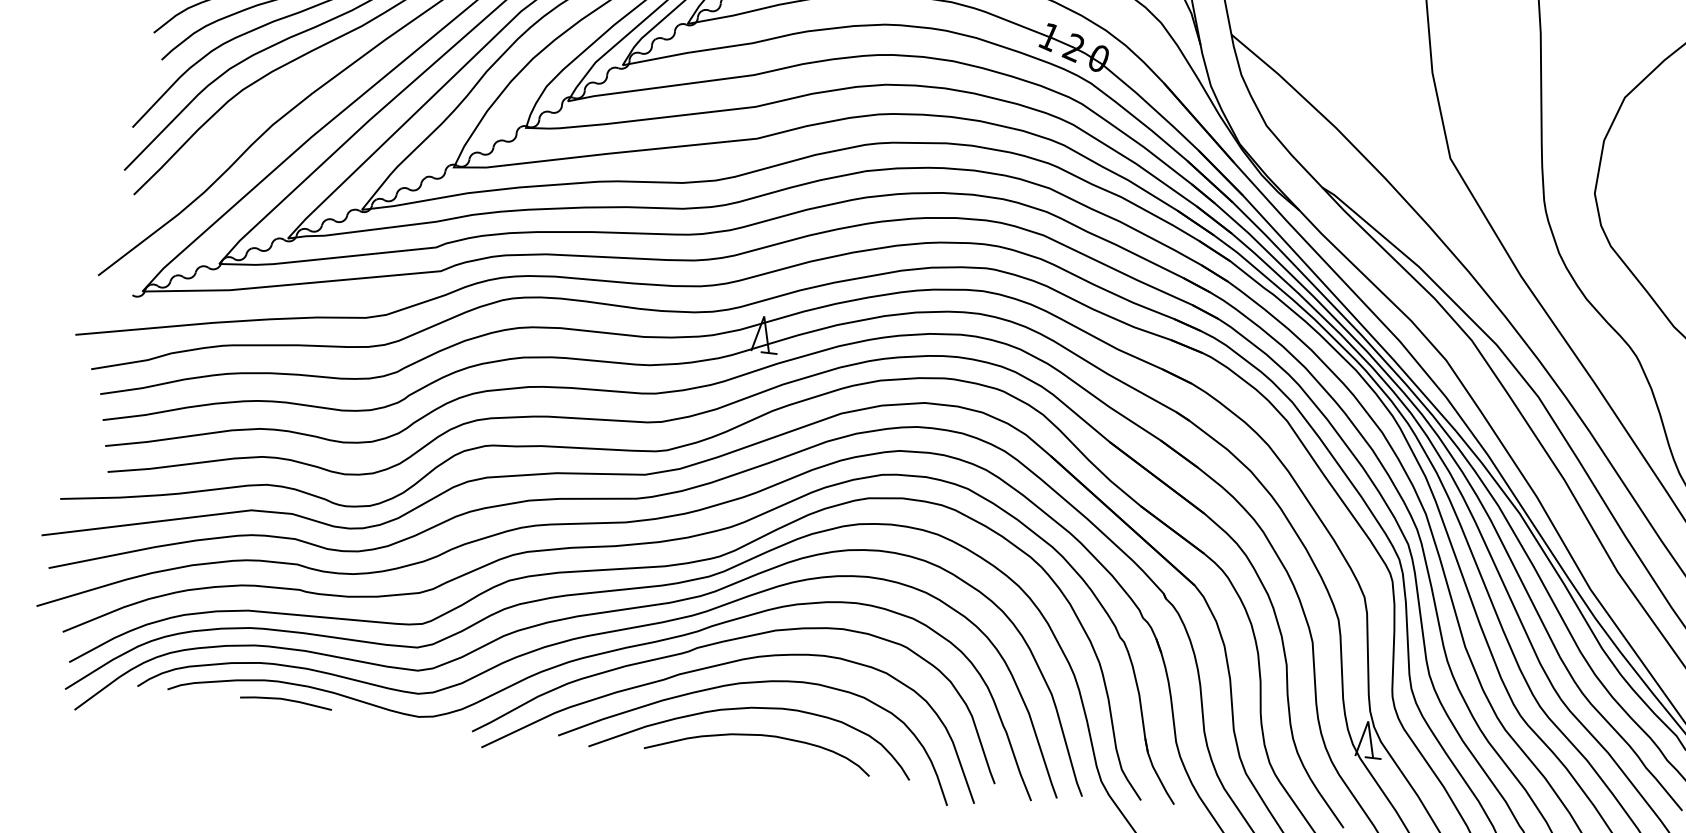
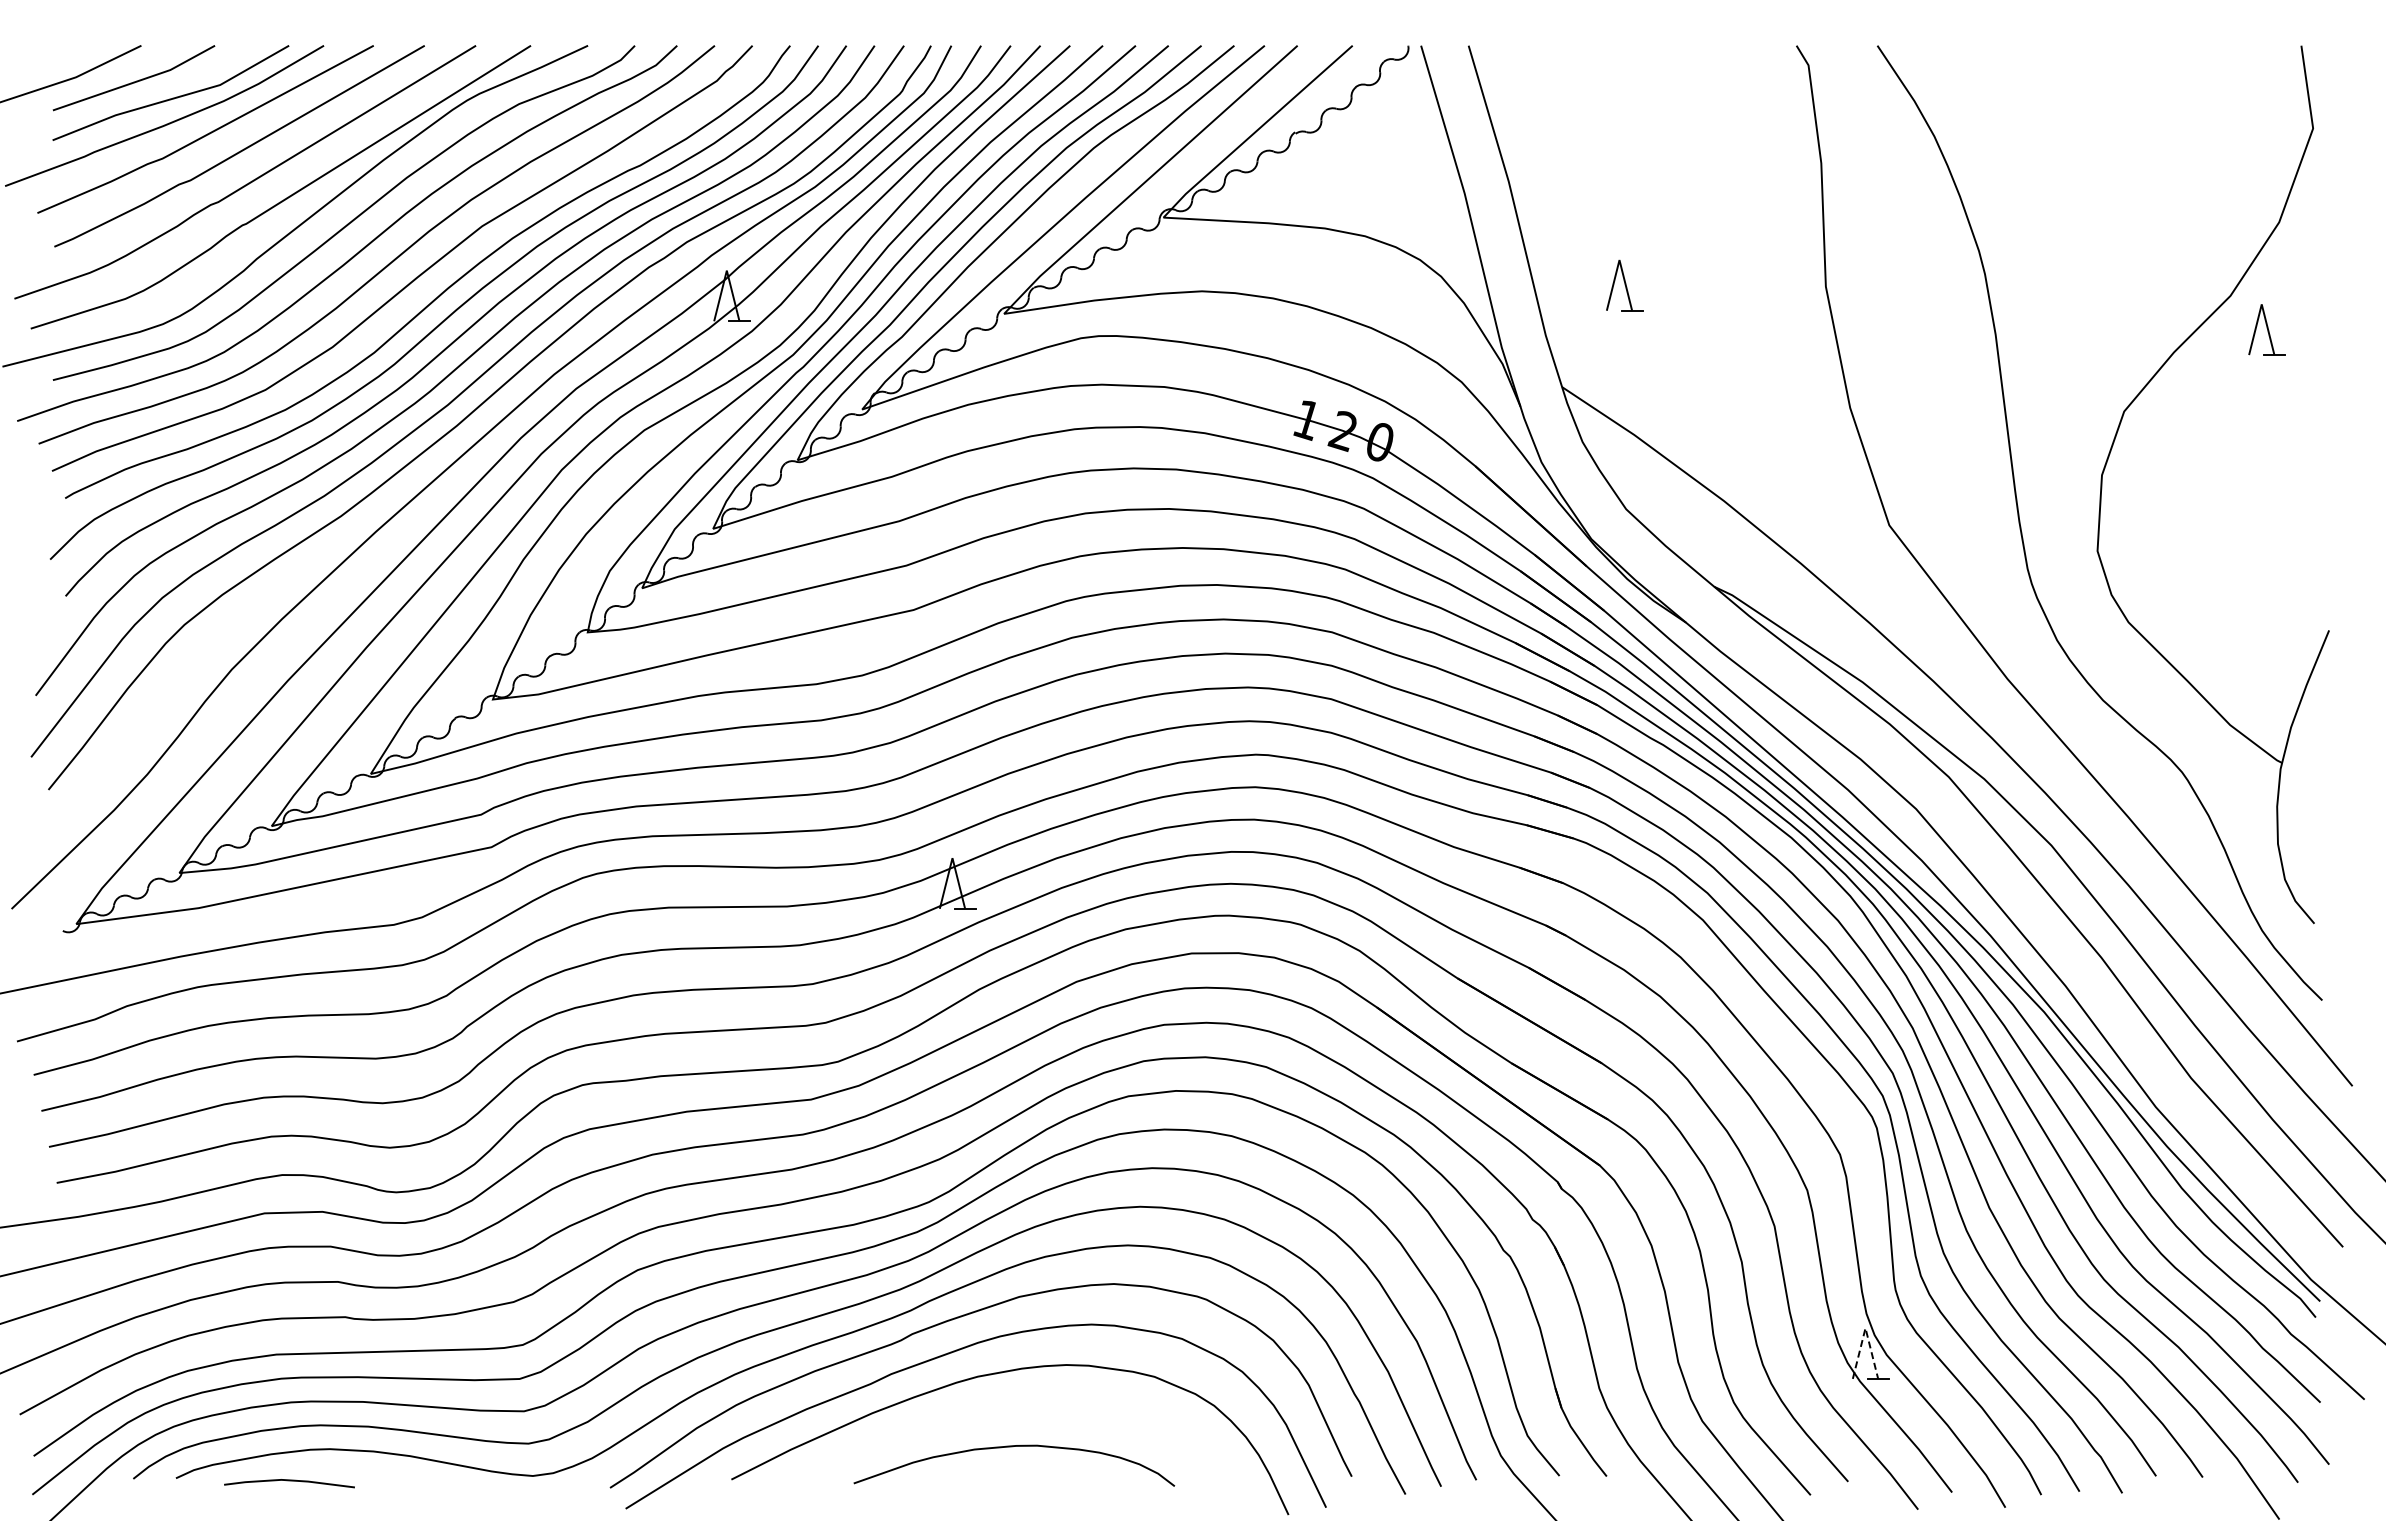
line: (286, 700) -> (289, 1481), moved
curve: (750, 708) -> (997, 1410), removed
line: (1368, 721) -> (1865, 1328), solid -> dashed

